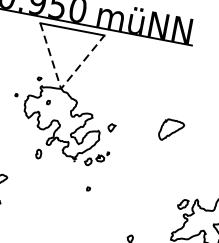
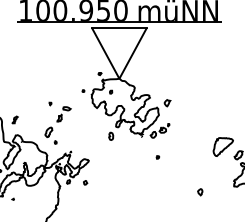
line: (61, 88) -> (119, 78), dashed -> solid
part: (170, 129) -> (222, 146), moved

